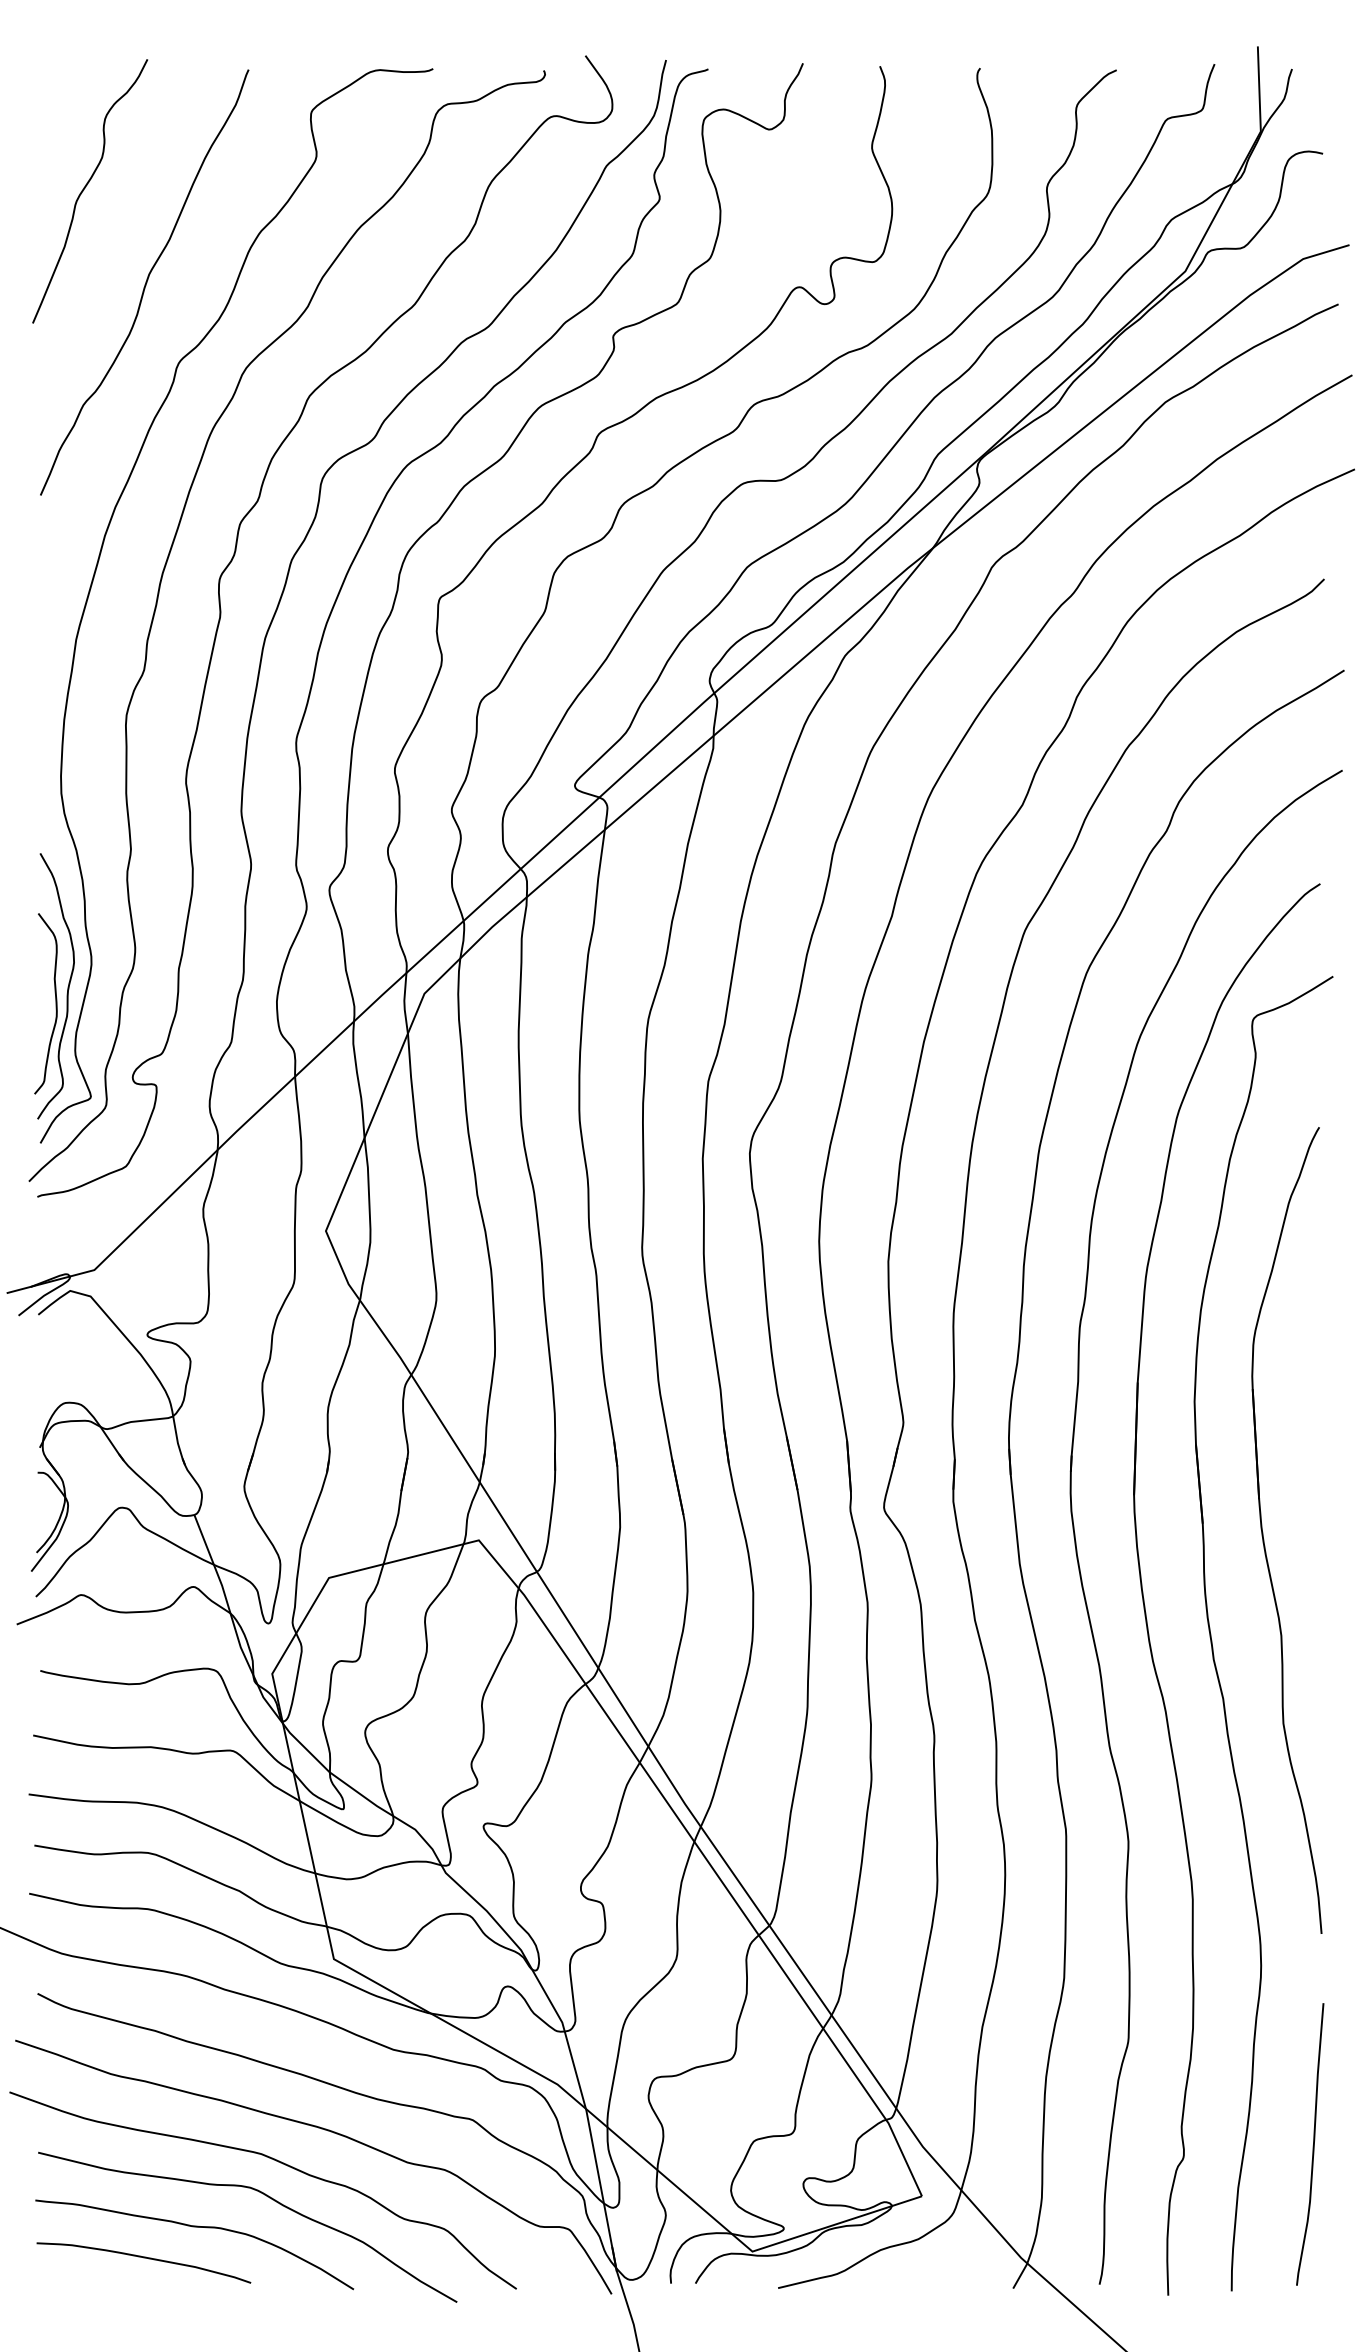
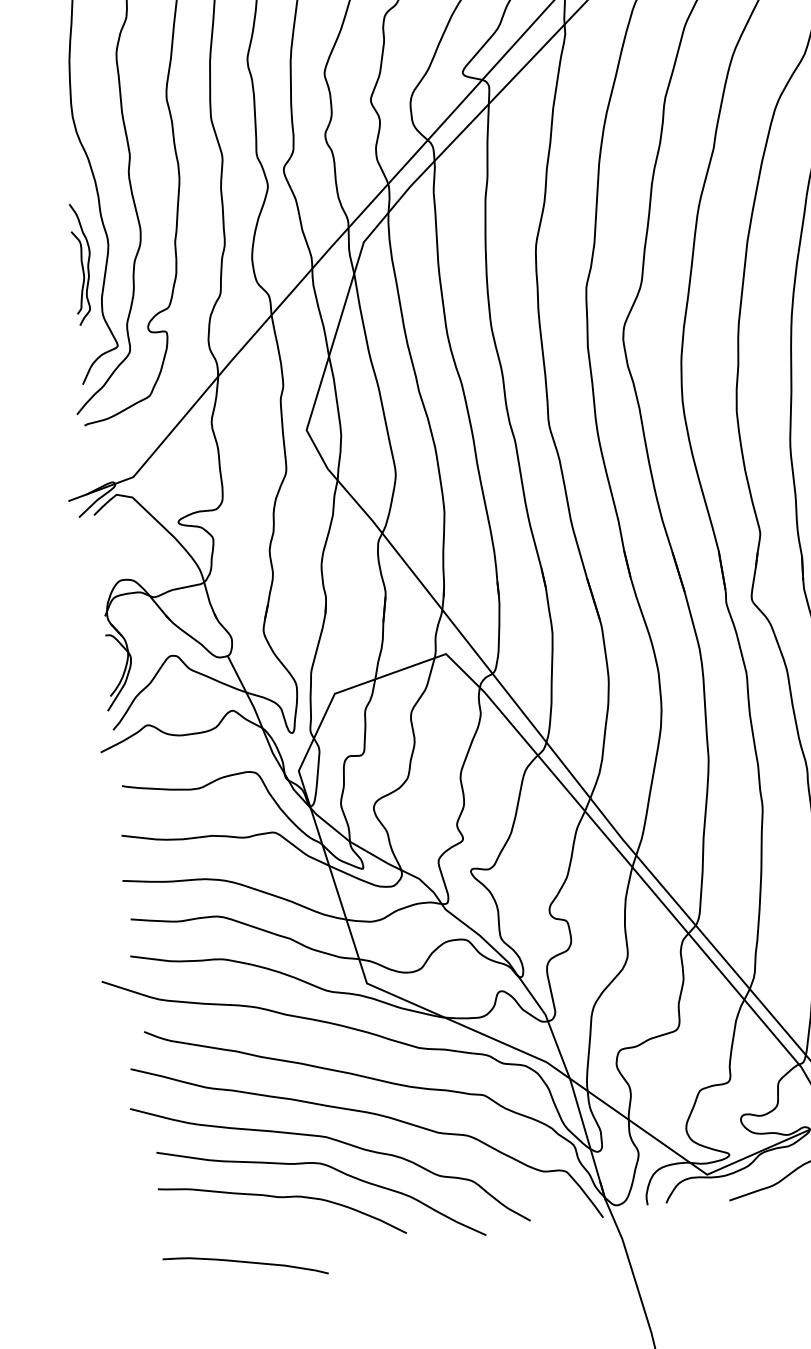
part: (54, 986) -> (81, 264), size x0.6
curve: (143, 2258) -> (245, 1262), moved

